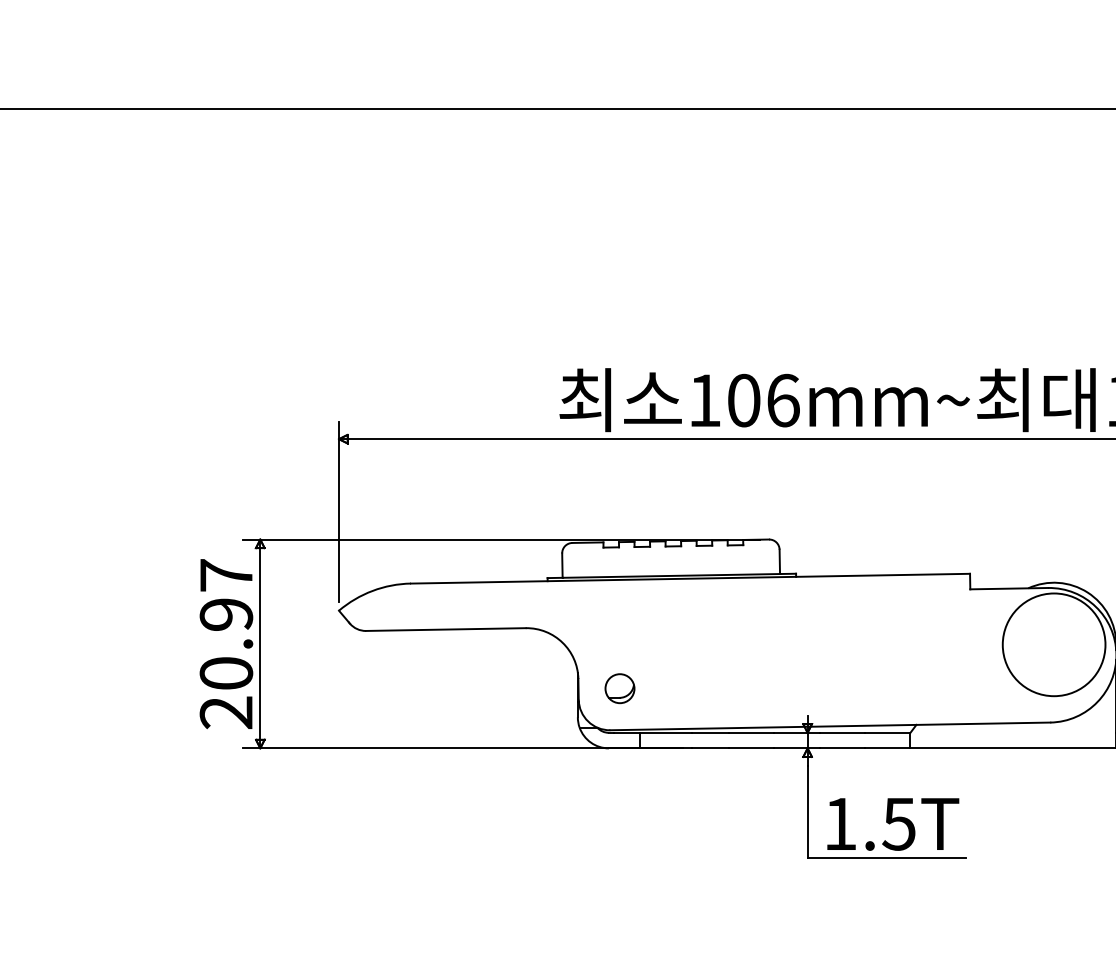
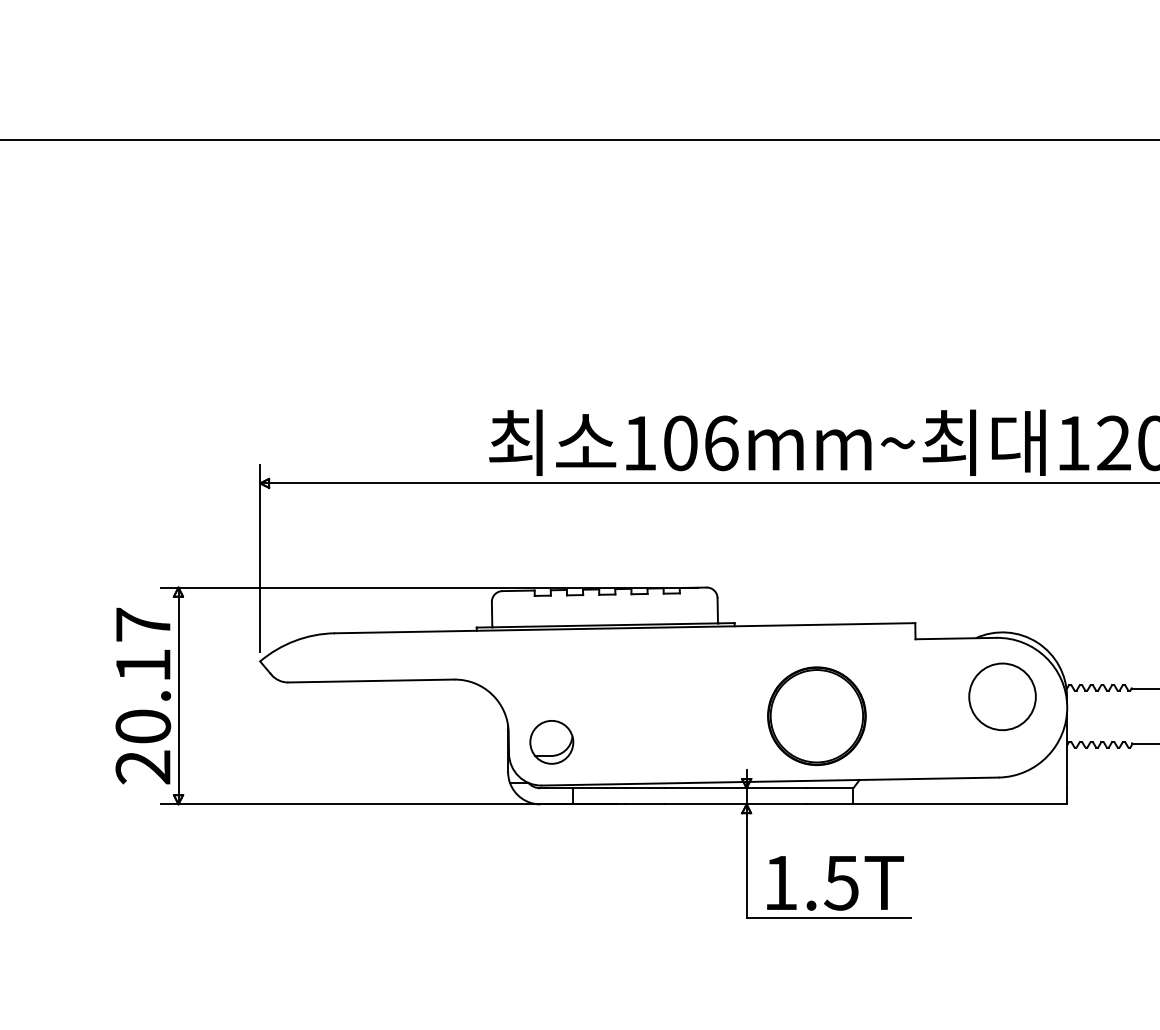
text: (226, 614) -> (143, 665), 20.97 -> 20.17
circle: (1054, 644) -> (1002, 696), size x0.62
part: (874, 662) -> (816, 715), added
part: (619, 688) -> (551, 742), size x1.43

